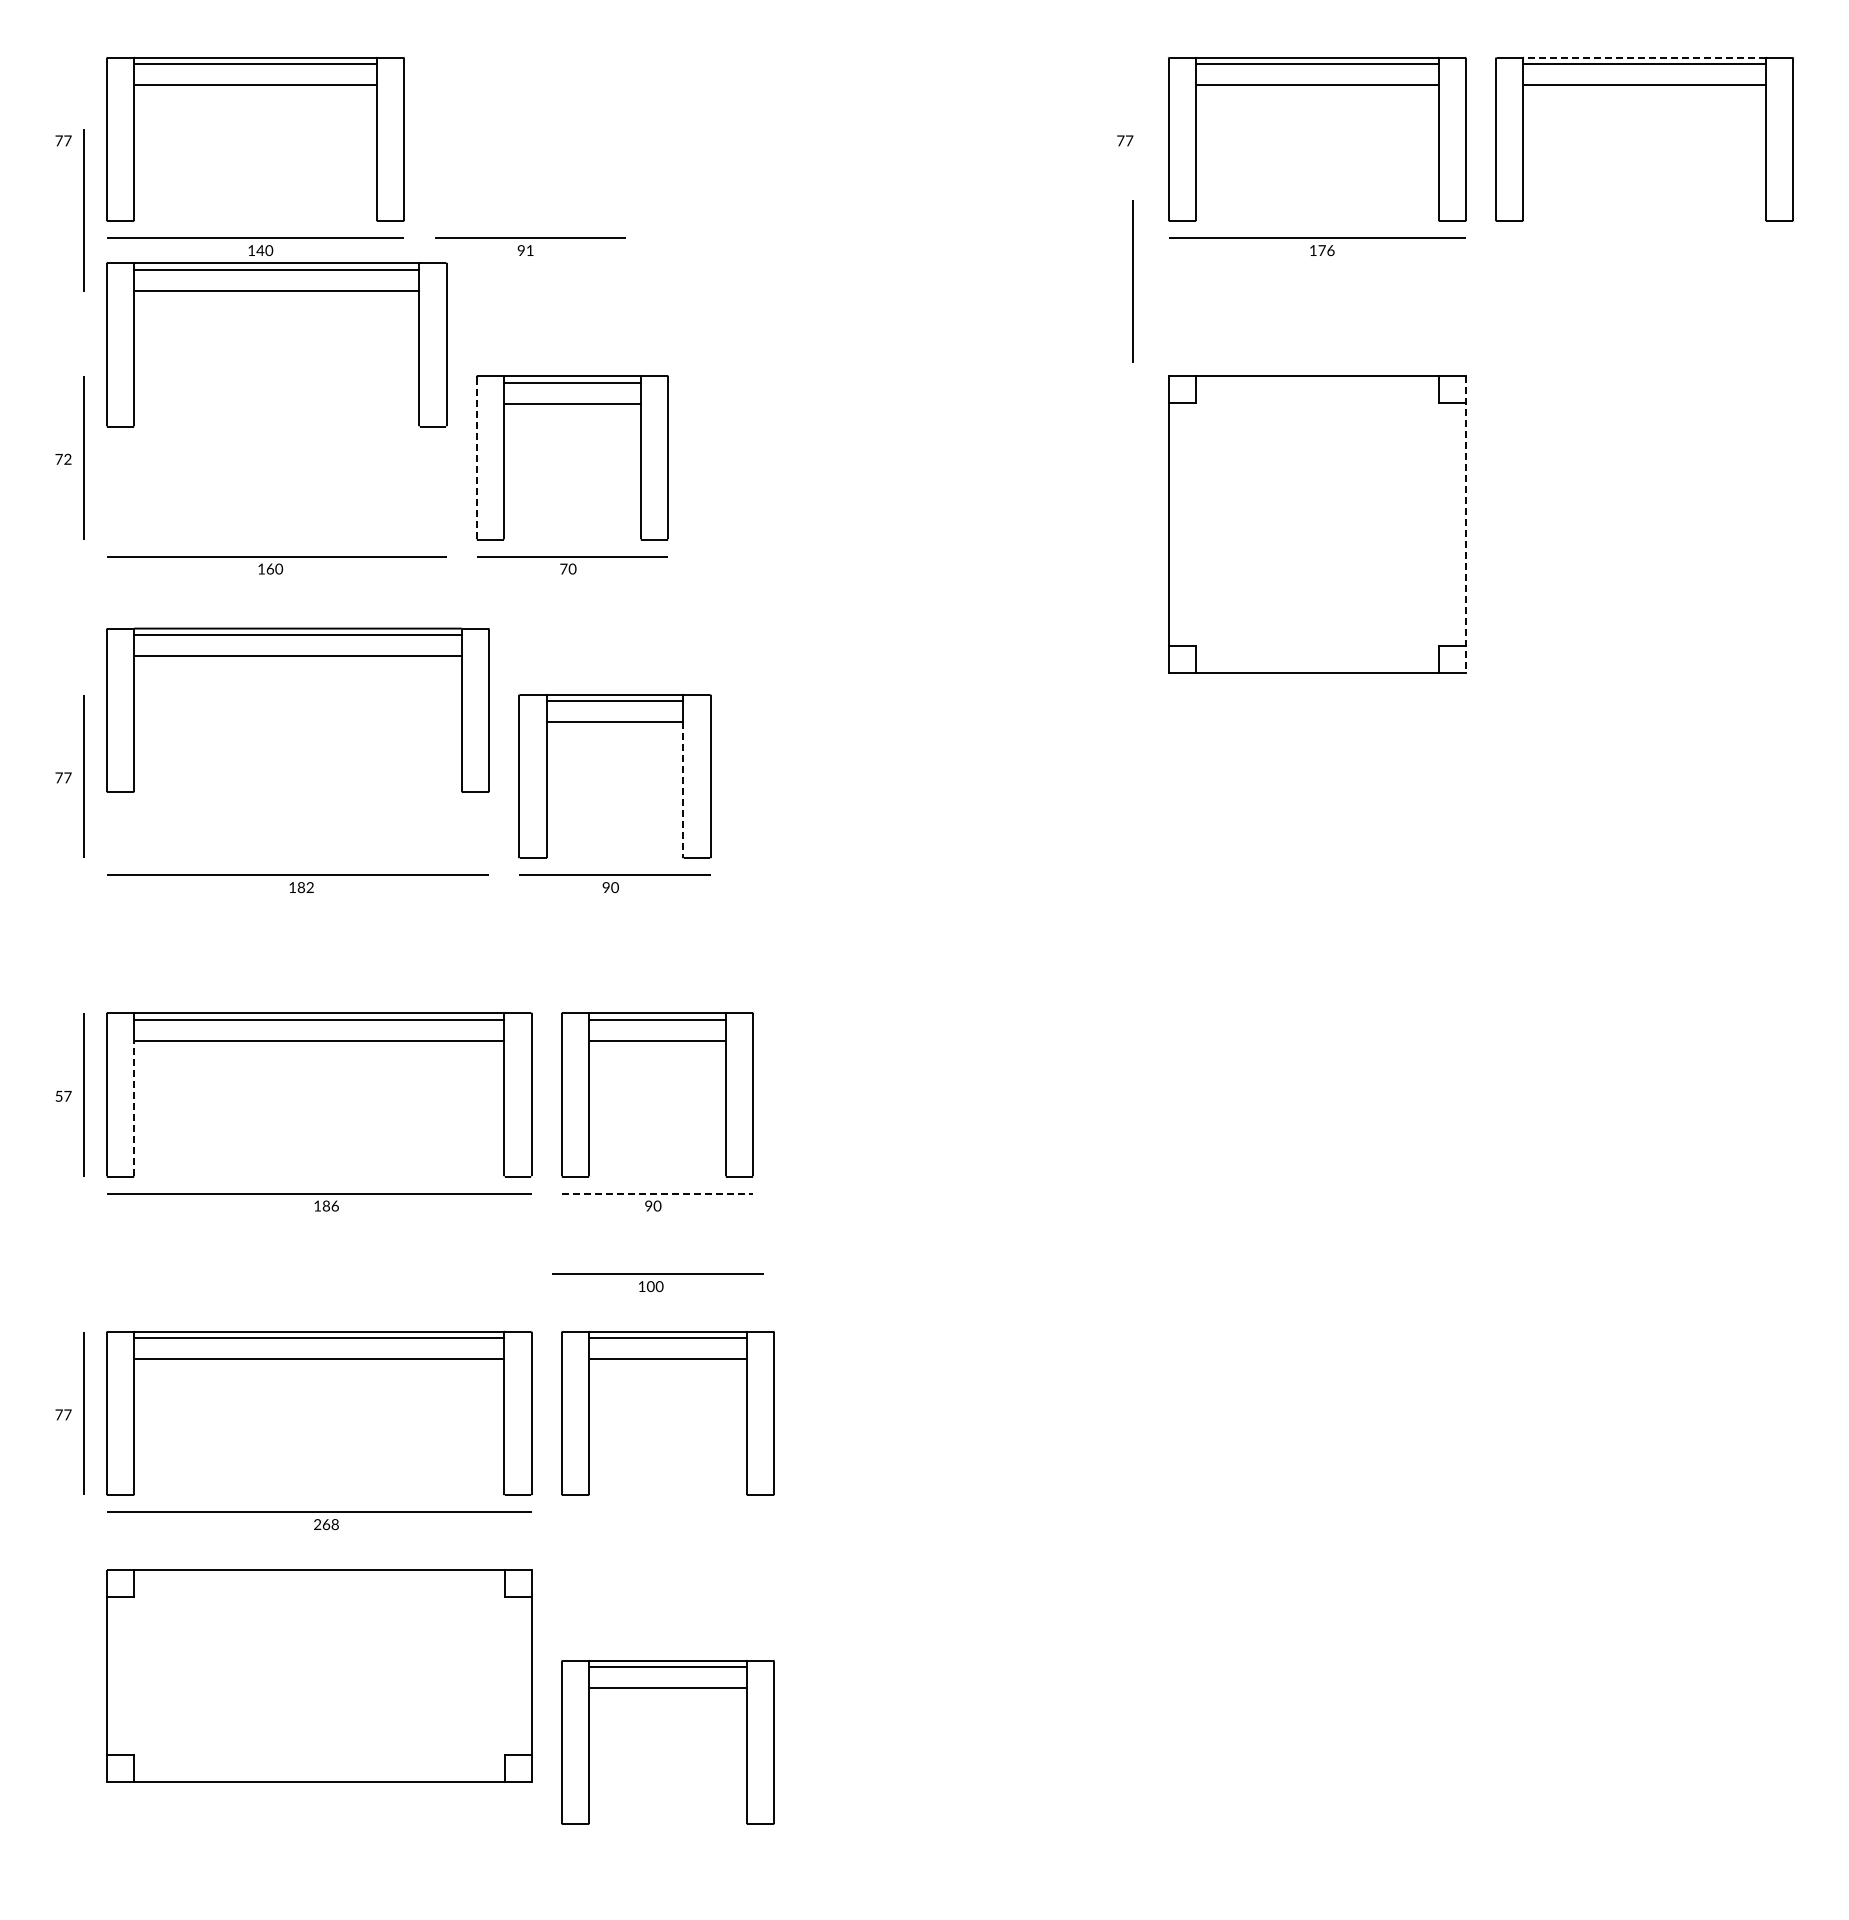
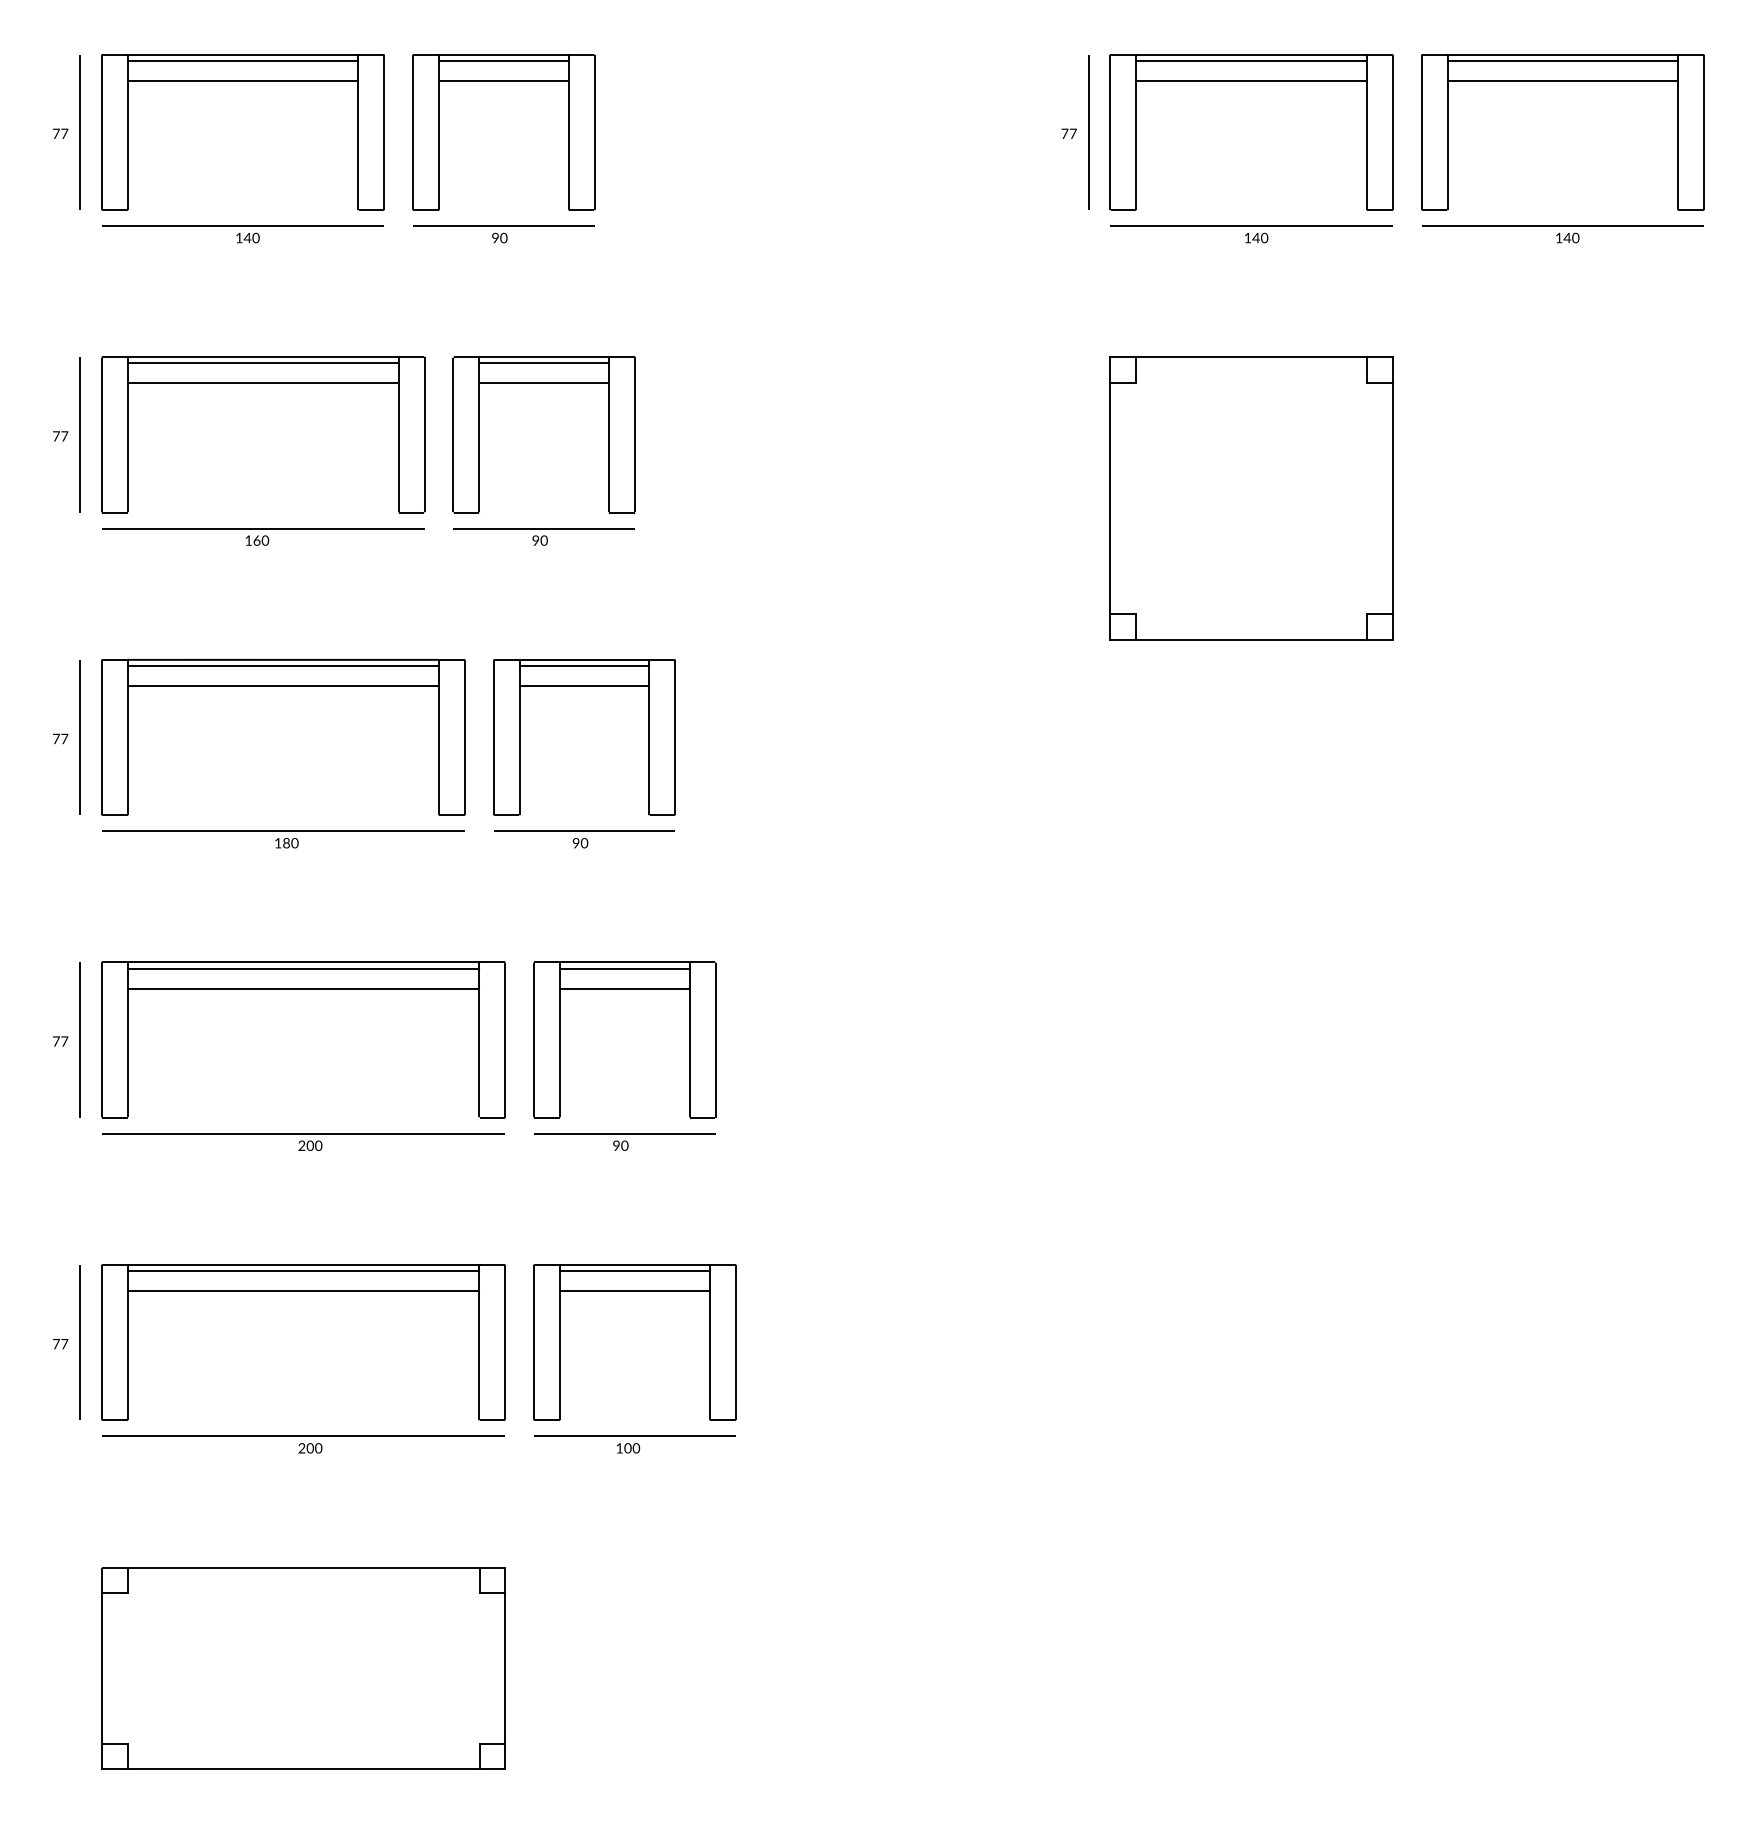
line: (1644, 57) -> (1562, 54), dashed -> solid
part: (530, 85) -> (504, 81), added
line: (83, 210) -> (79, 132), moved
part: (1644, 246) -> (1562, 234), added
text: (530, 250) -> (504, 237), 91 -> 90
text: (1326, 250) -> (1260, 237), 176 -> 140
line: (1132, 281) -> (1088, 132), moved
part: (276, 291) -> (262, 384), moved
text: (67, 459) -> (64, 436), 72 -> 77
line: (477, 460) -> (453, 437), dashed -> solid
line: (1465, 524) -> (1392, 498), dashed -> solid
text: (563, 568) -> (535, 540), 70 -> 90
part: (297, 656) -> (282, 686), moved
line: (683, 790) -> (649, 750), dashed -> solid
text: (310, 888) -> (295, 844), 182 -> 180
text: (58, 1096) -> (55, 1041), 57 -> 77
line: (134, 1107) -> (128, 1052), dashed -> solid
line: (657, 1193) -> (624, 1133), dashed -> solid
text: (326, 1205) -> (310, 1145), 186 -> 200
part: (657, 1282) -> (634, 1444), moved
text: (330, 1524) -> (314, 1448), 268 -> 200
part: (319, 1675) -> (303, 1667), moved
part: (667, 1688) -> (634, 1604), removed

